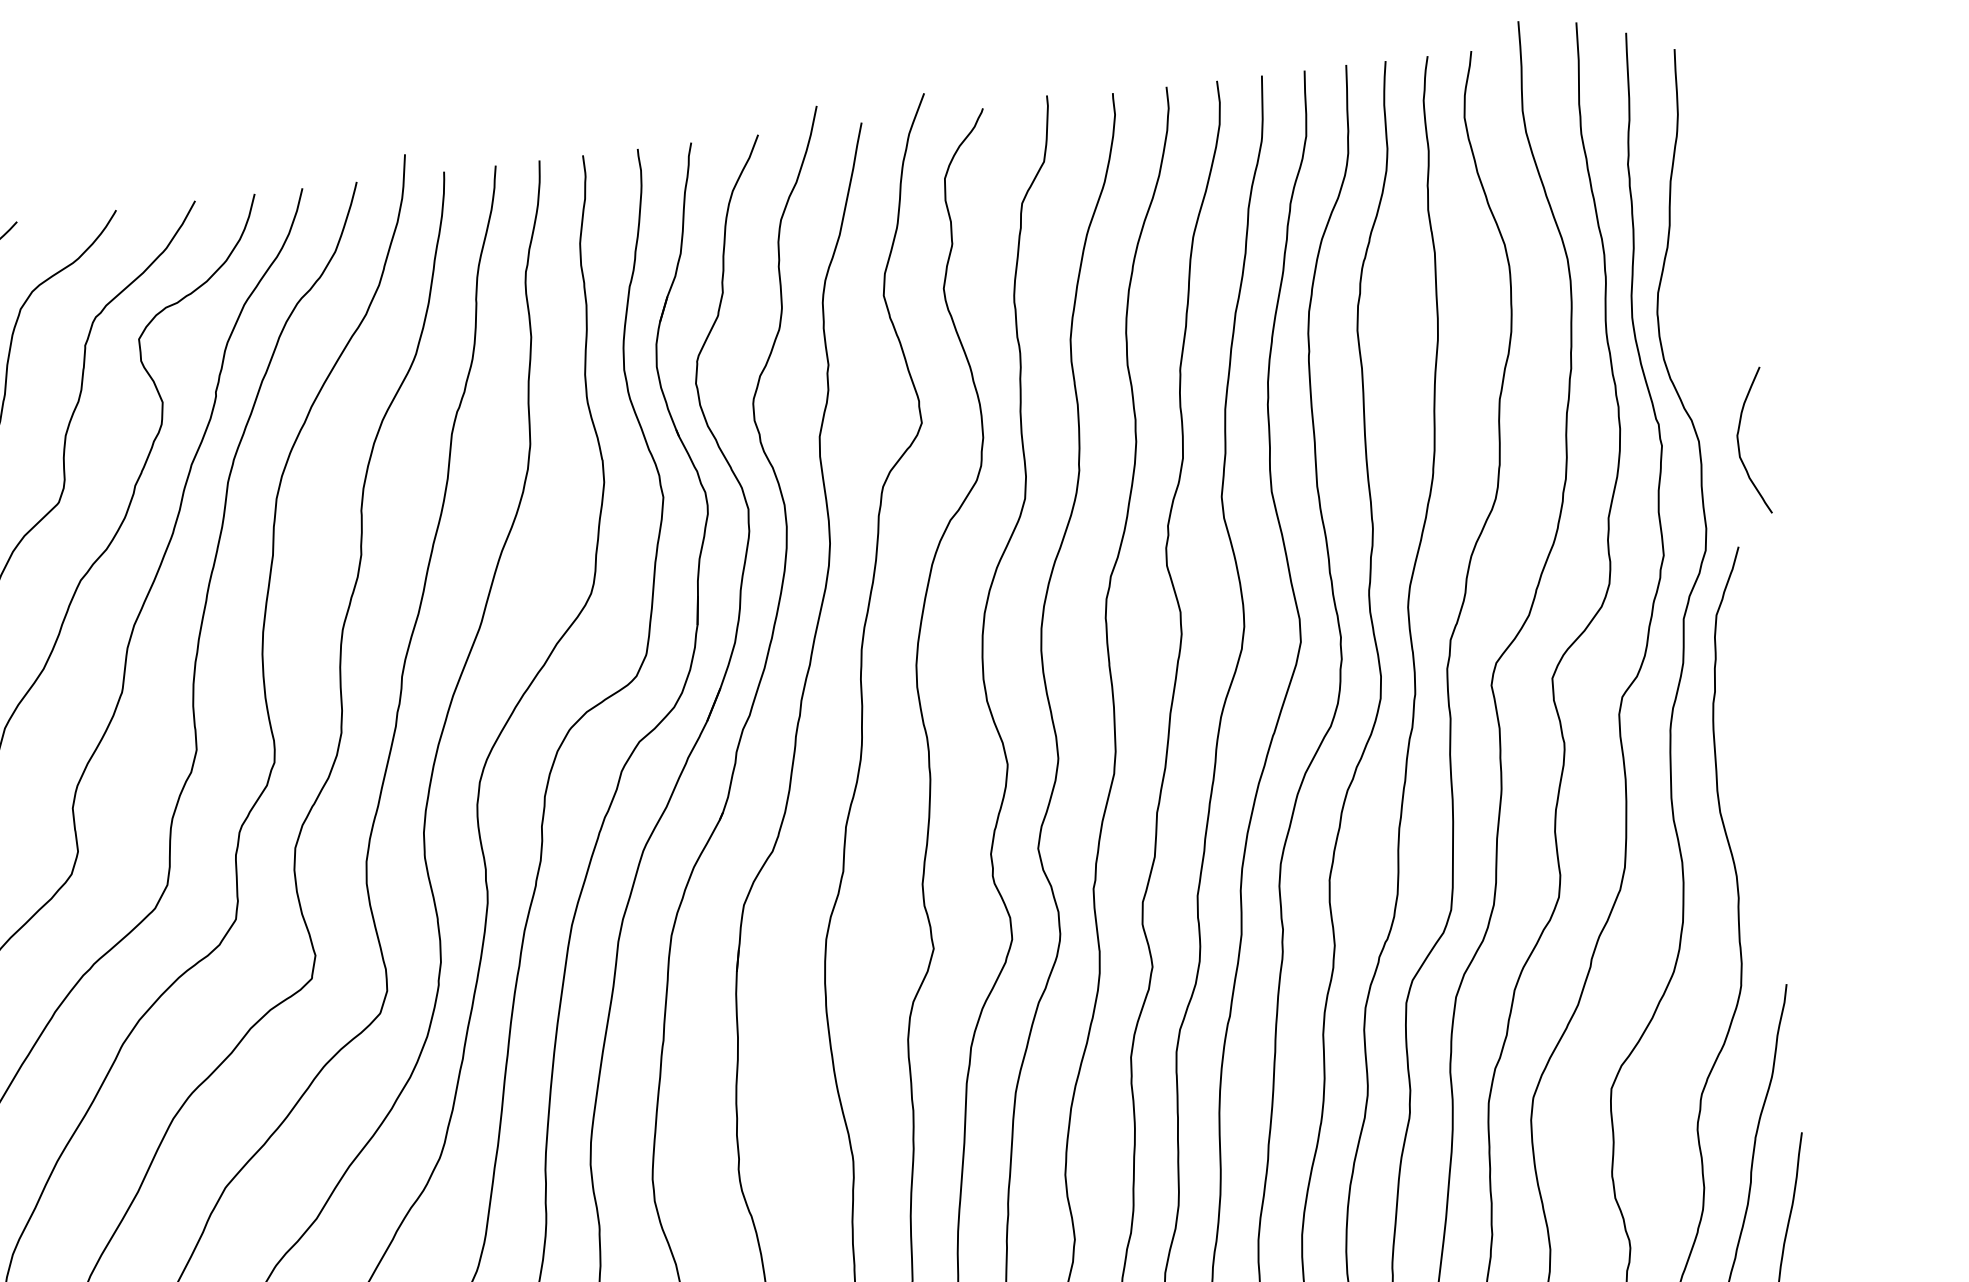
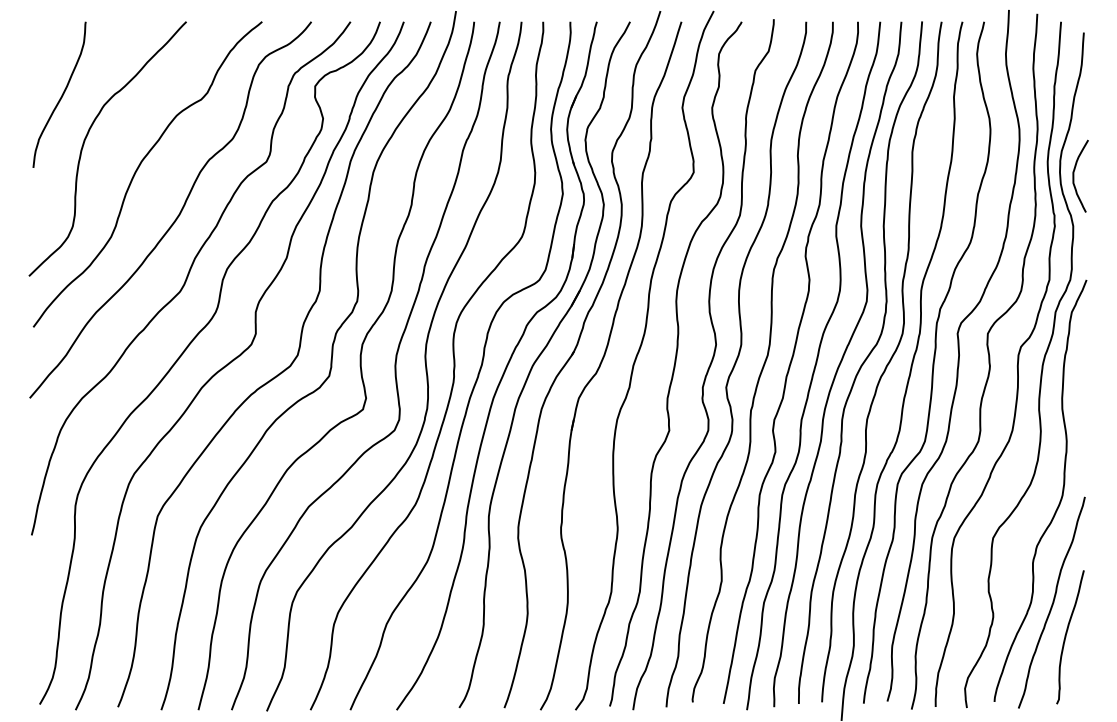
curve: (1740, 441) -> (1074, 175), moved

